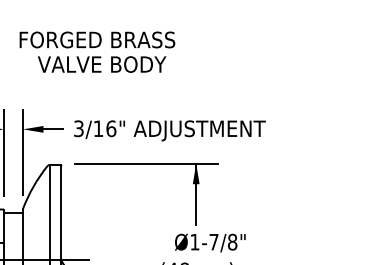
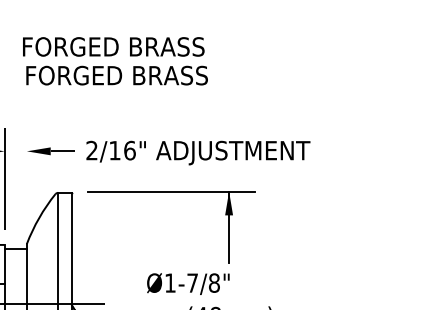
text: (100, 64) -> (117, 75), VALVE BODY -> FORGED BRASS
text: (78, 128) -> (91, 150), 3/16" -> 2/16"
line: (23, 152) -> (27, 178), removed
text: (210, 242) -> (188, 283), moved

